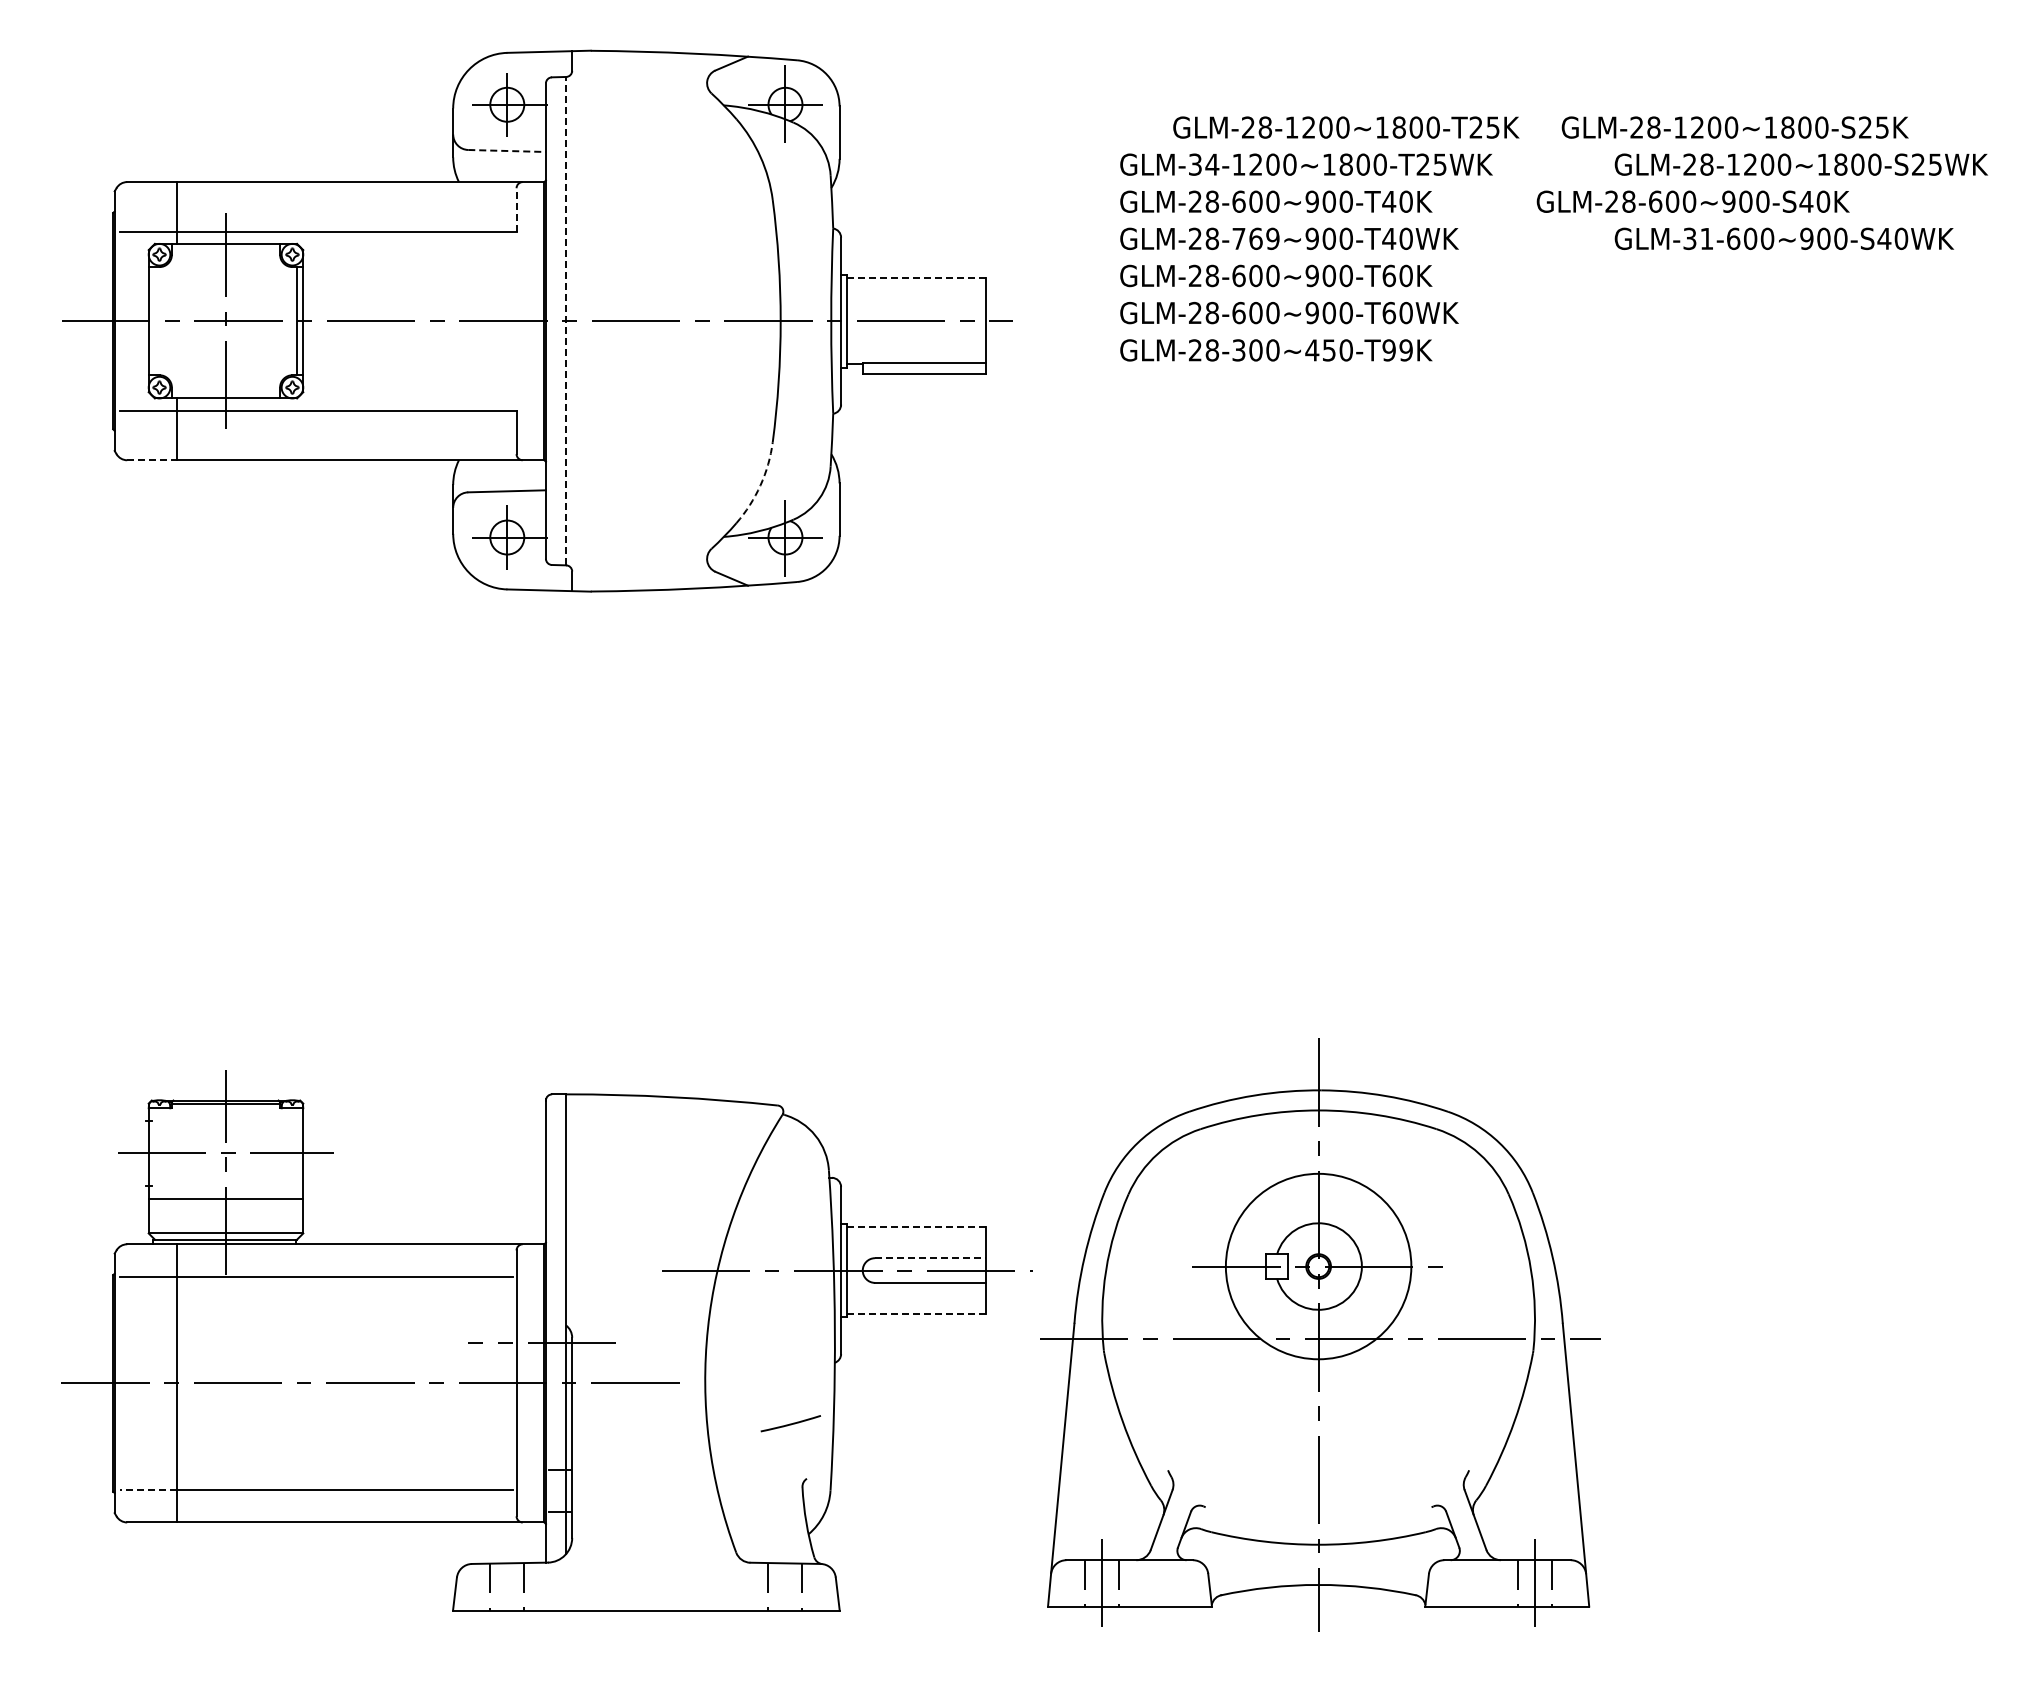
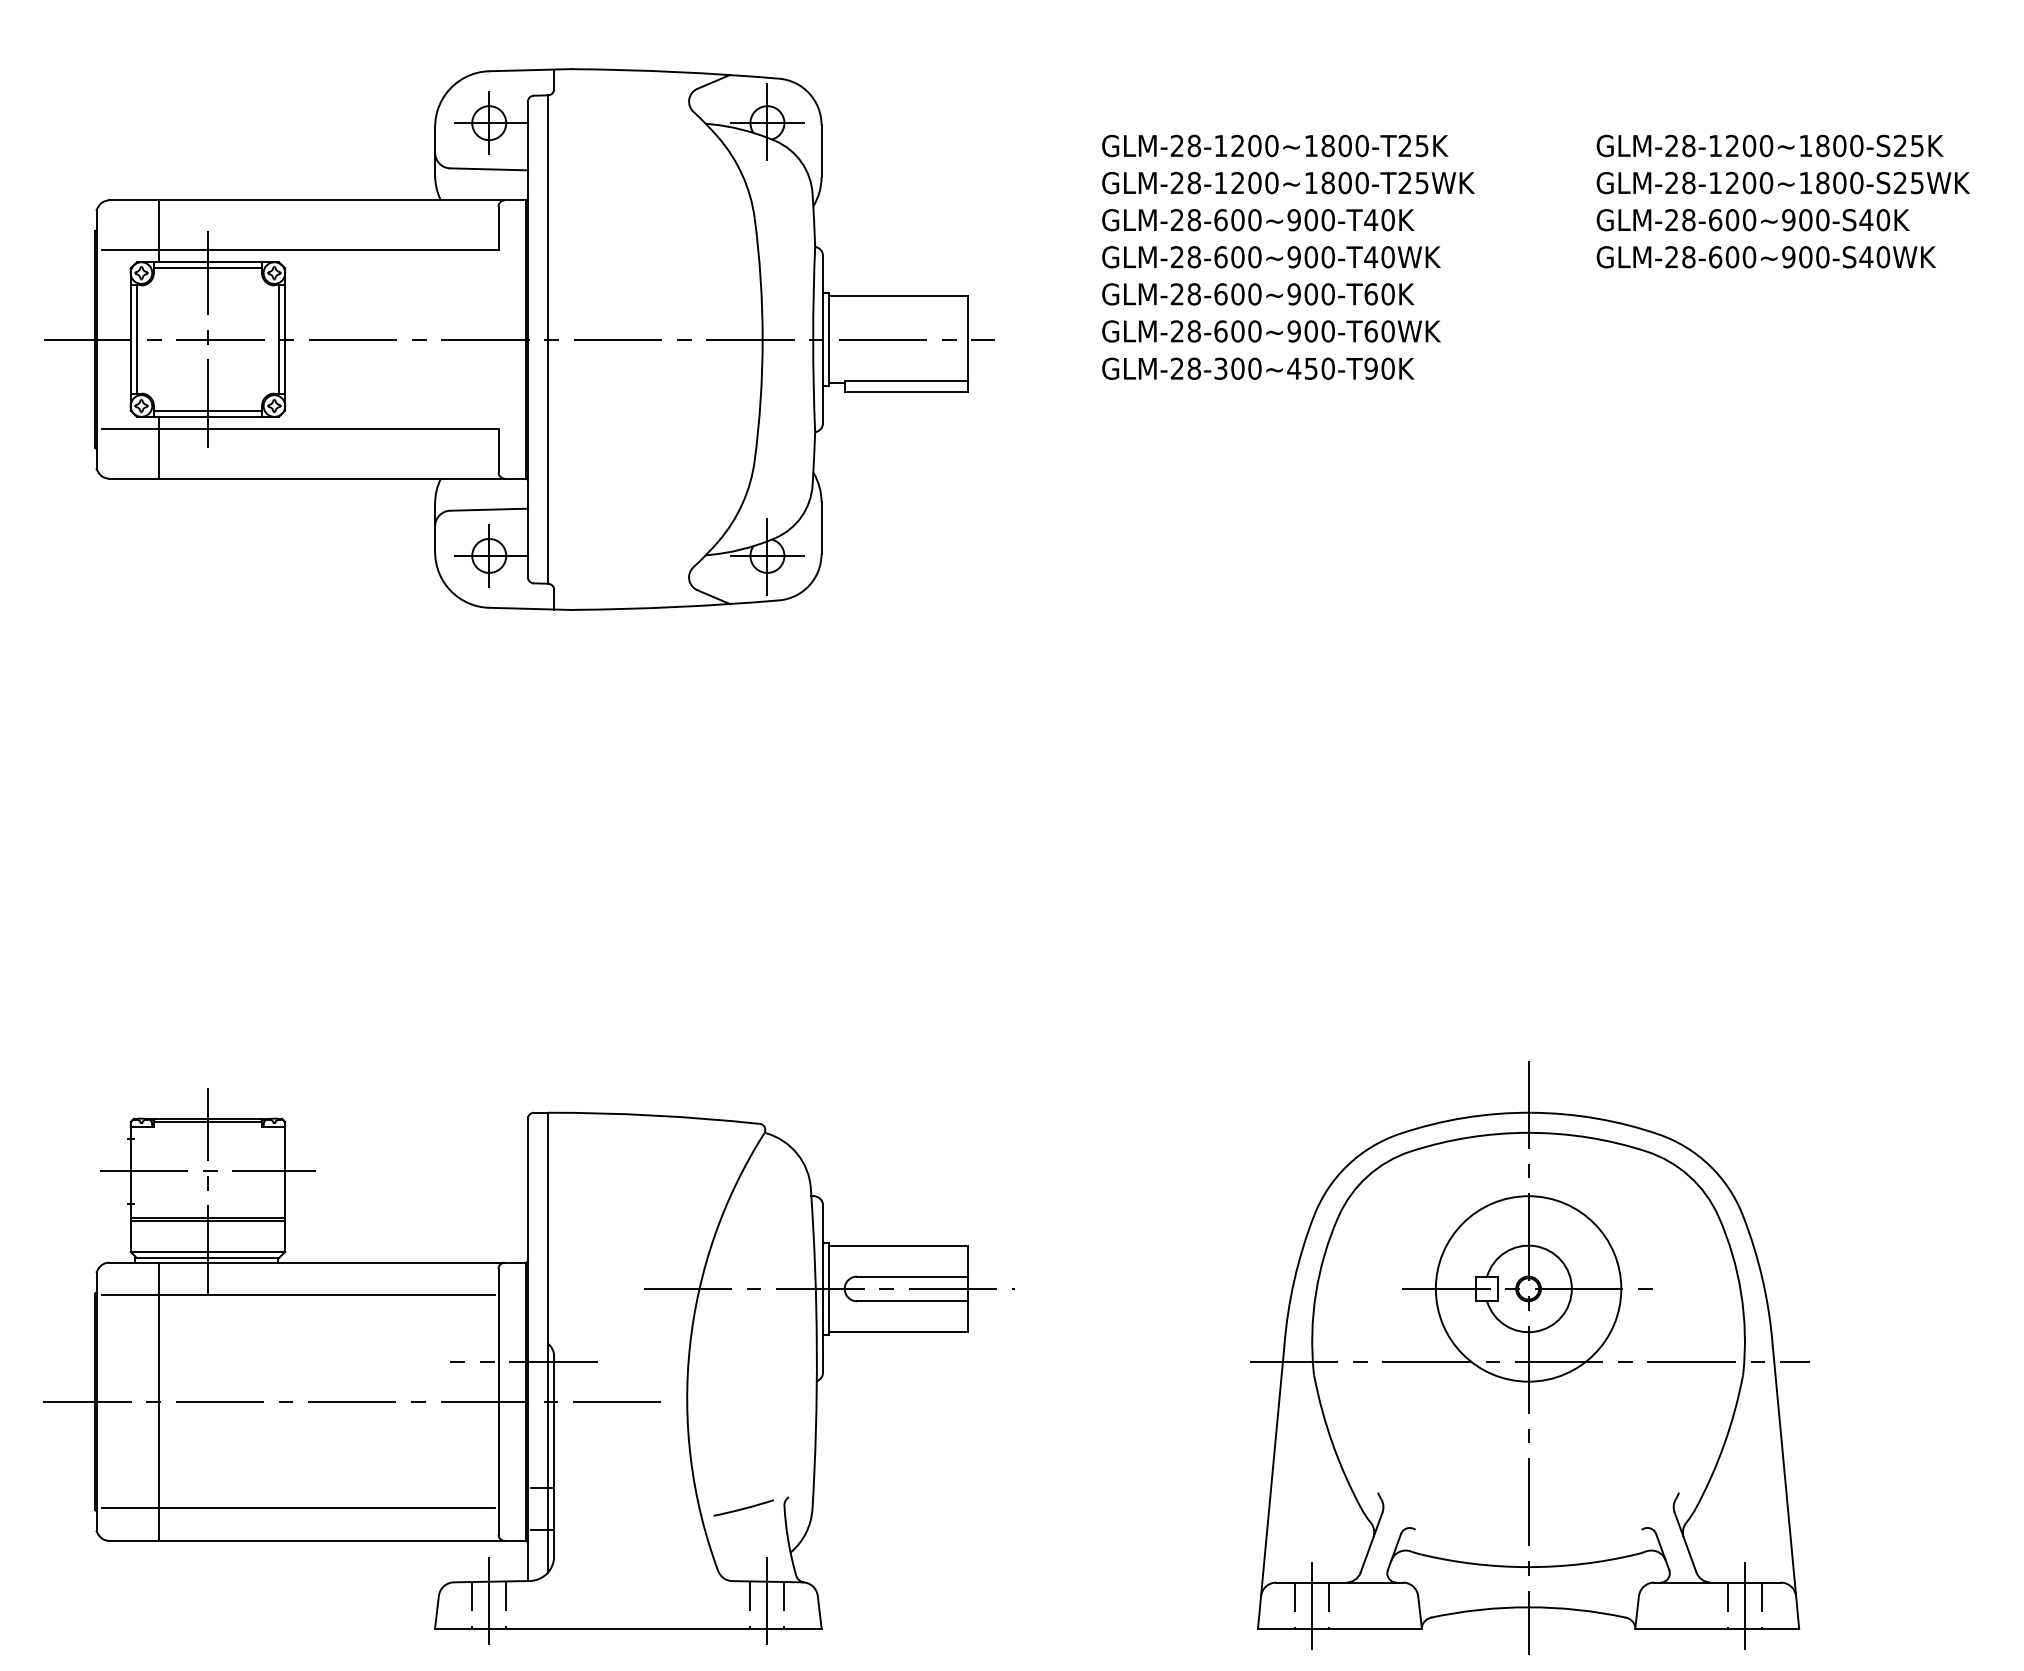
text: (1346, 127) -> (1275, 145), moved
text: (1734, 127) -> (1769, 145), moved
line: (507, 150) -> (489, 168), dashed -> solid
text: (1204, 164) -> (1186, 182), GLM-34-1200~1800-T25WK -> GLM-28-1200~1800-T25WK
text: (1692, 201) -> (1752, 219), moved
line: (516, 209) -> (498, 227), dashed -> solid
text: (1255, 238) -> (1237, 256), GLM-28-769~900-T40WK -> GLM-28-600~900-T40WK
text: (1698, 238) -> (1680, 256), GLM-31-600~900-S40WK -> GLM-28-600~900-S40WK
line: (225, 250) -> (207, 268), added
line: (916, 277) -> (898, 295), dashed -> solid
line: (566, 320) -> (548, 338), dashed -> solid
line: (154, 321) -> (136, 339), added
text: (1405, 350) -> (1387, 368), GLM-28-300~450-T99K -> GLM-28-300~450-T90K
line: (225, 392) -> (207, 410), added
line: (151, 460) -> (133, 478), dashed -> solid
arc: (760, 485) -> (742, 503), dashed -> solid
line: (225, 1202) -> (207, 1220), added
line: (916, 1227) -> (898, 1245), dashed -> solid
line: (930, 1258) -> (912, 1276), dashed -> solid
line: (916, 1313) -> (898, 1331), dashed -> solid
part: (1320, 1334) -> (1530, 1356), moved
line: (790, 1423) -> (743, 1507), moved
line: (147, 1489) -> (129, 1507), dashed -> solid
line: (507, 1584) -> (489, 1602), added
line: (785, 1584) -> (767, 1602), added

